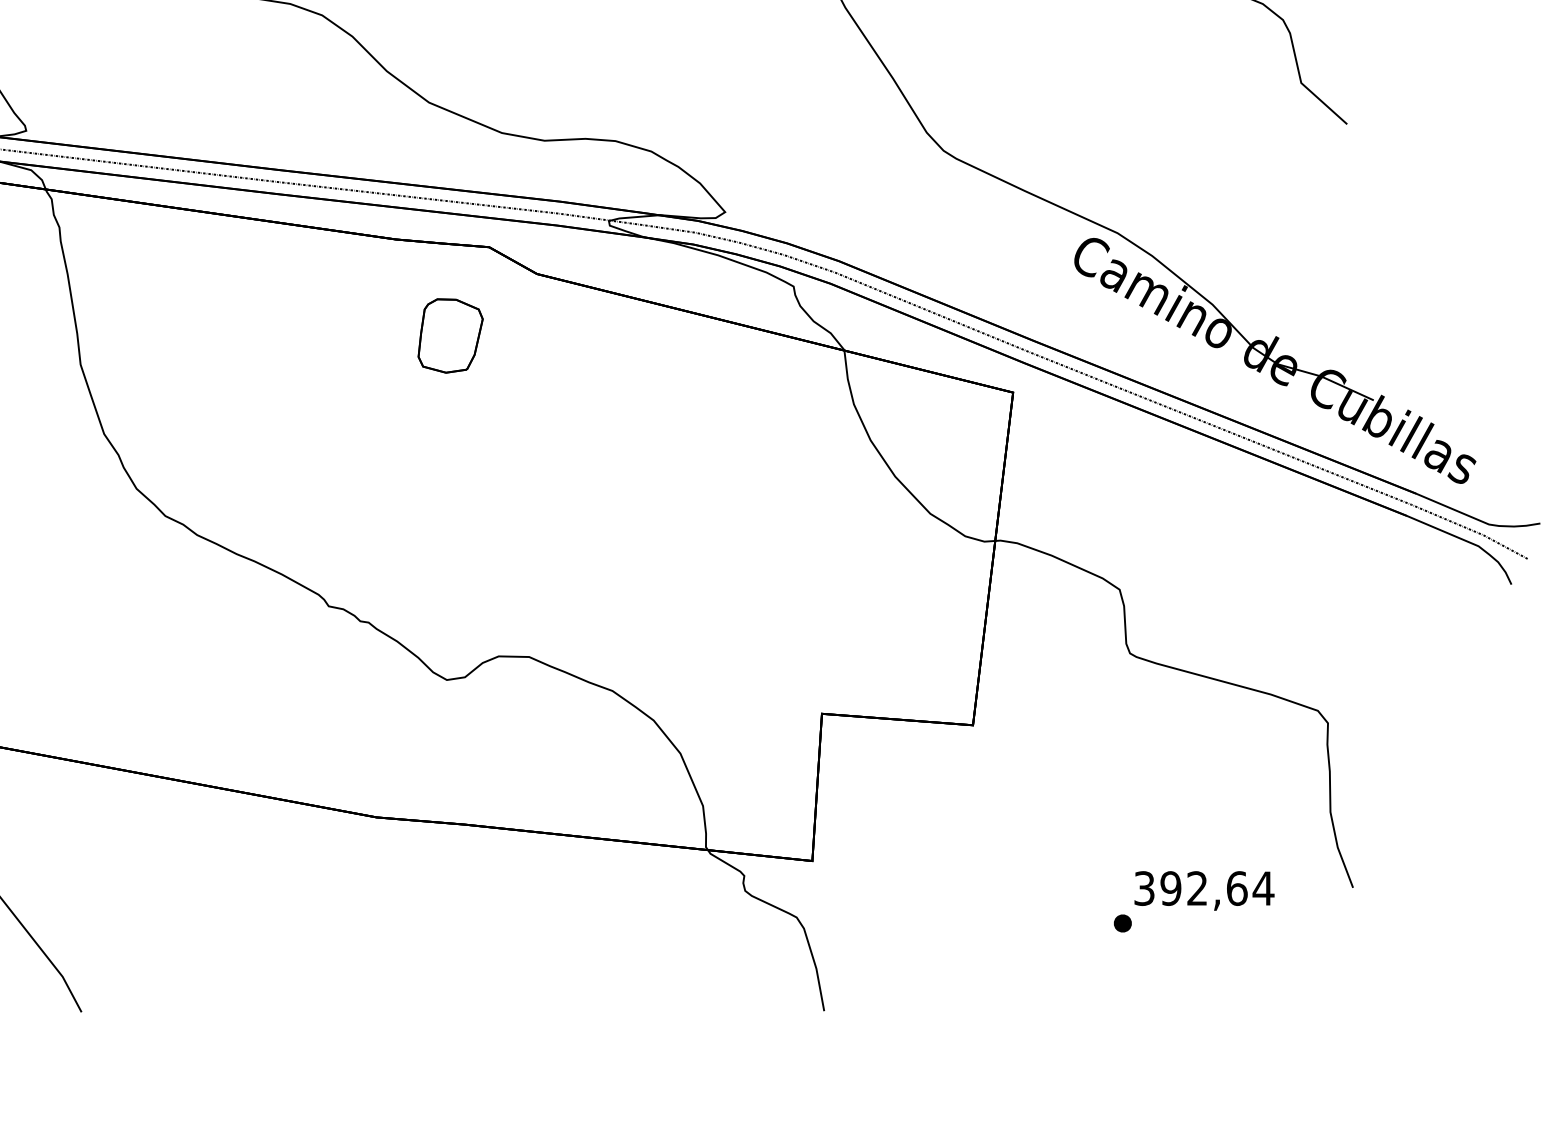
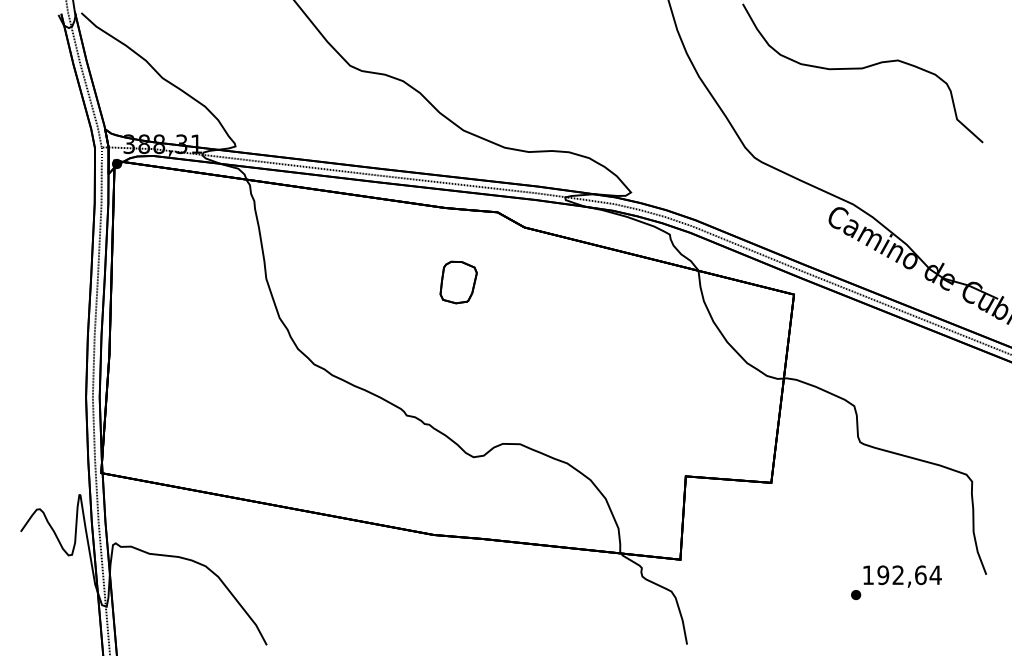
part: (450, 335) -> (458, 282), moved
text: (1142, 888) -> (867, 575), 392,64 -> 192,64

